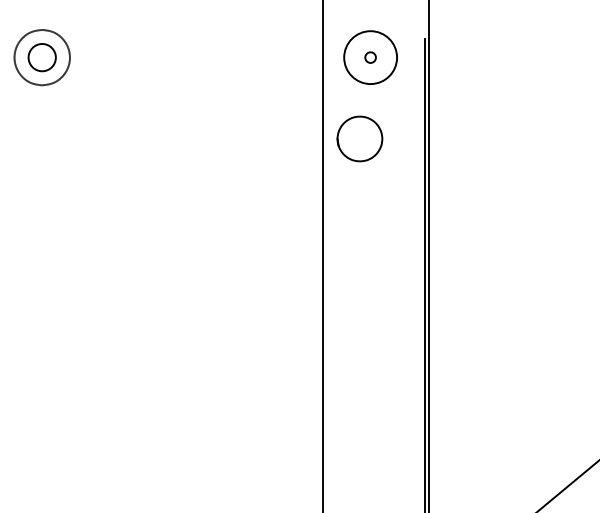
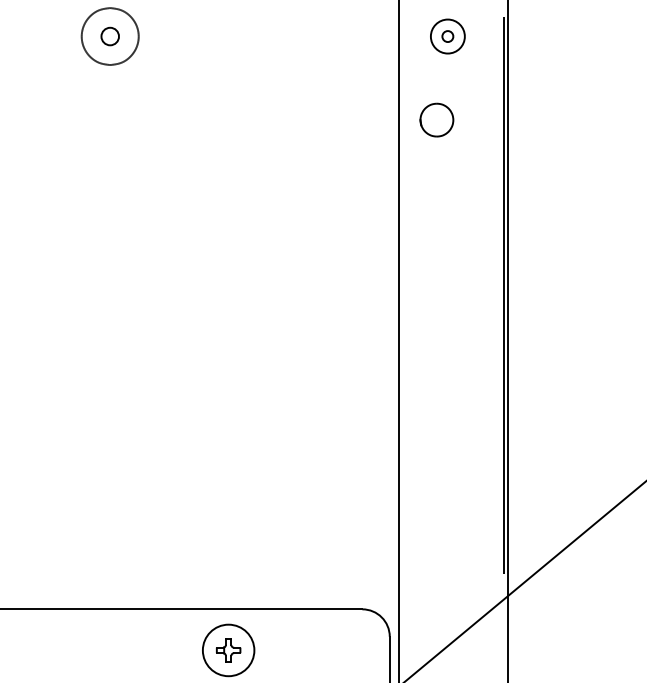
circle: (42, 57) -> (110, 36), size x0.62
circle: (370, 57) -> (447, 36), size x0.62
part: (359, 138) -> (436, 119), size x0.71

